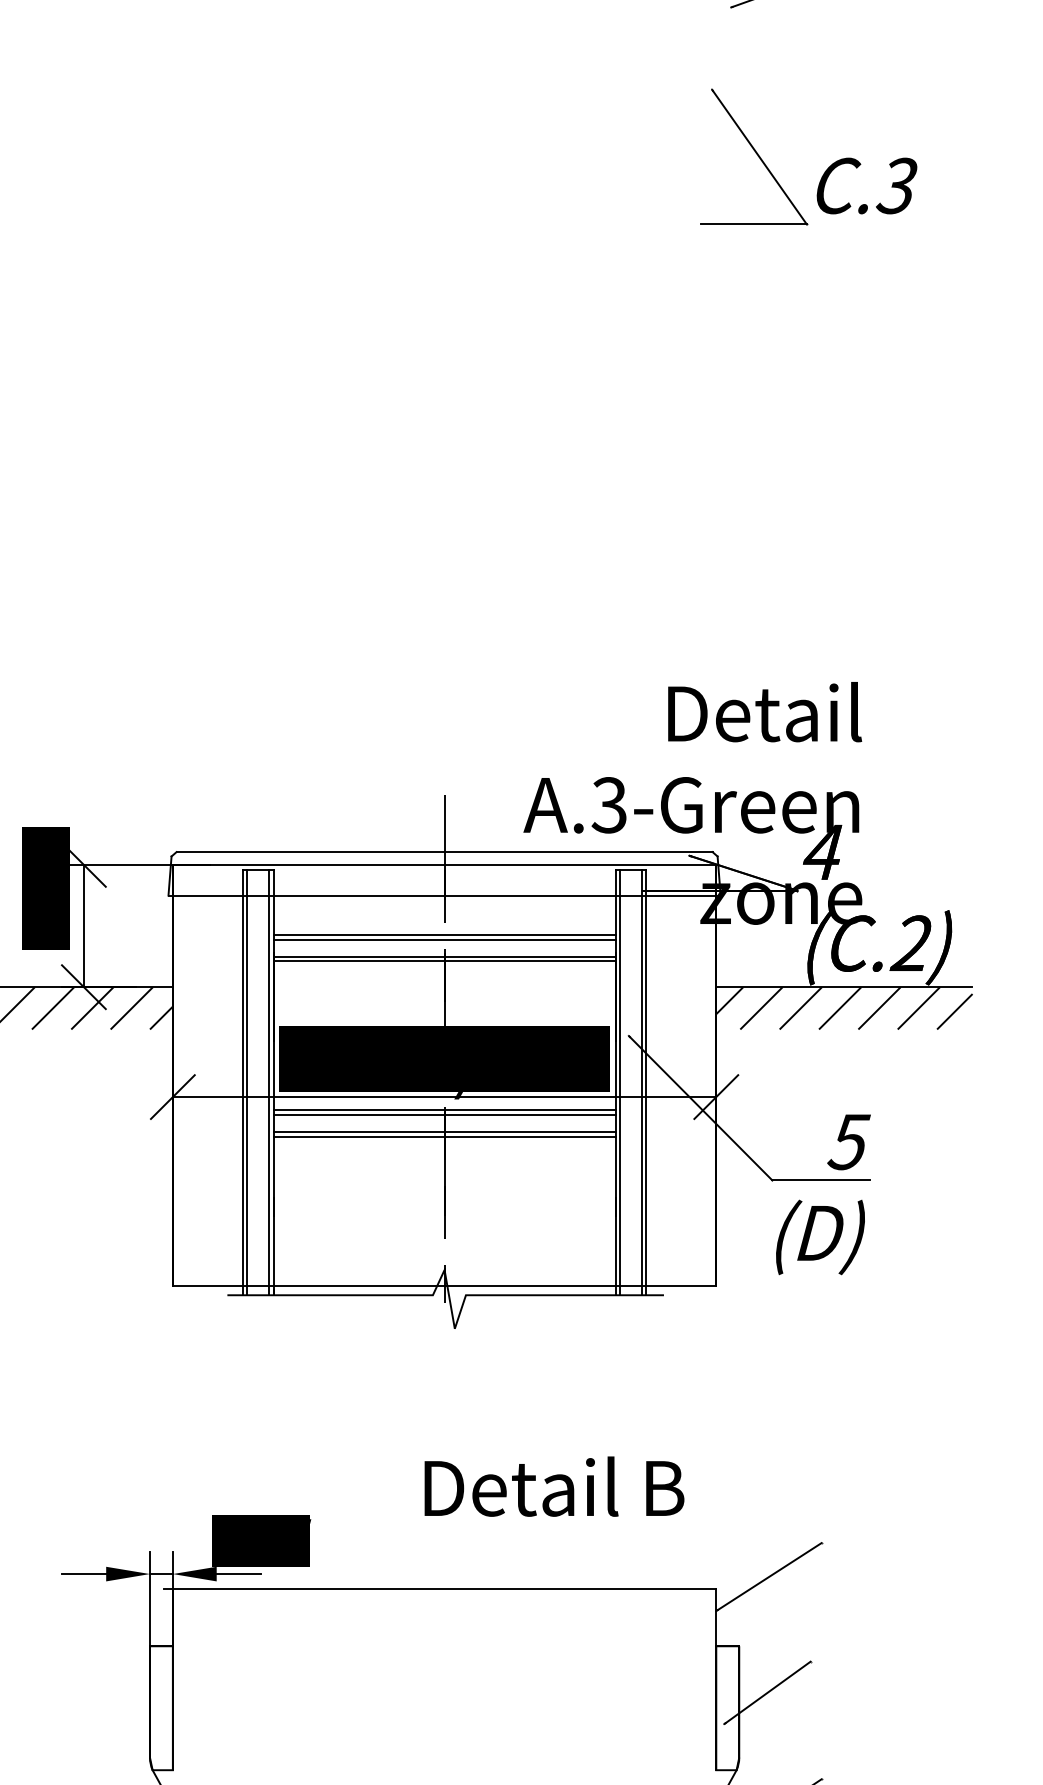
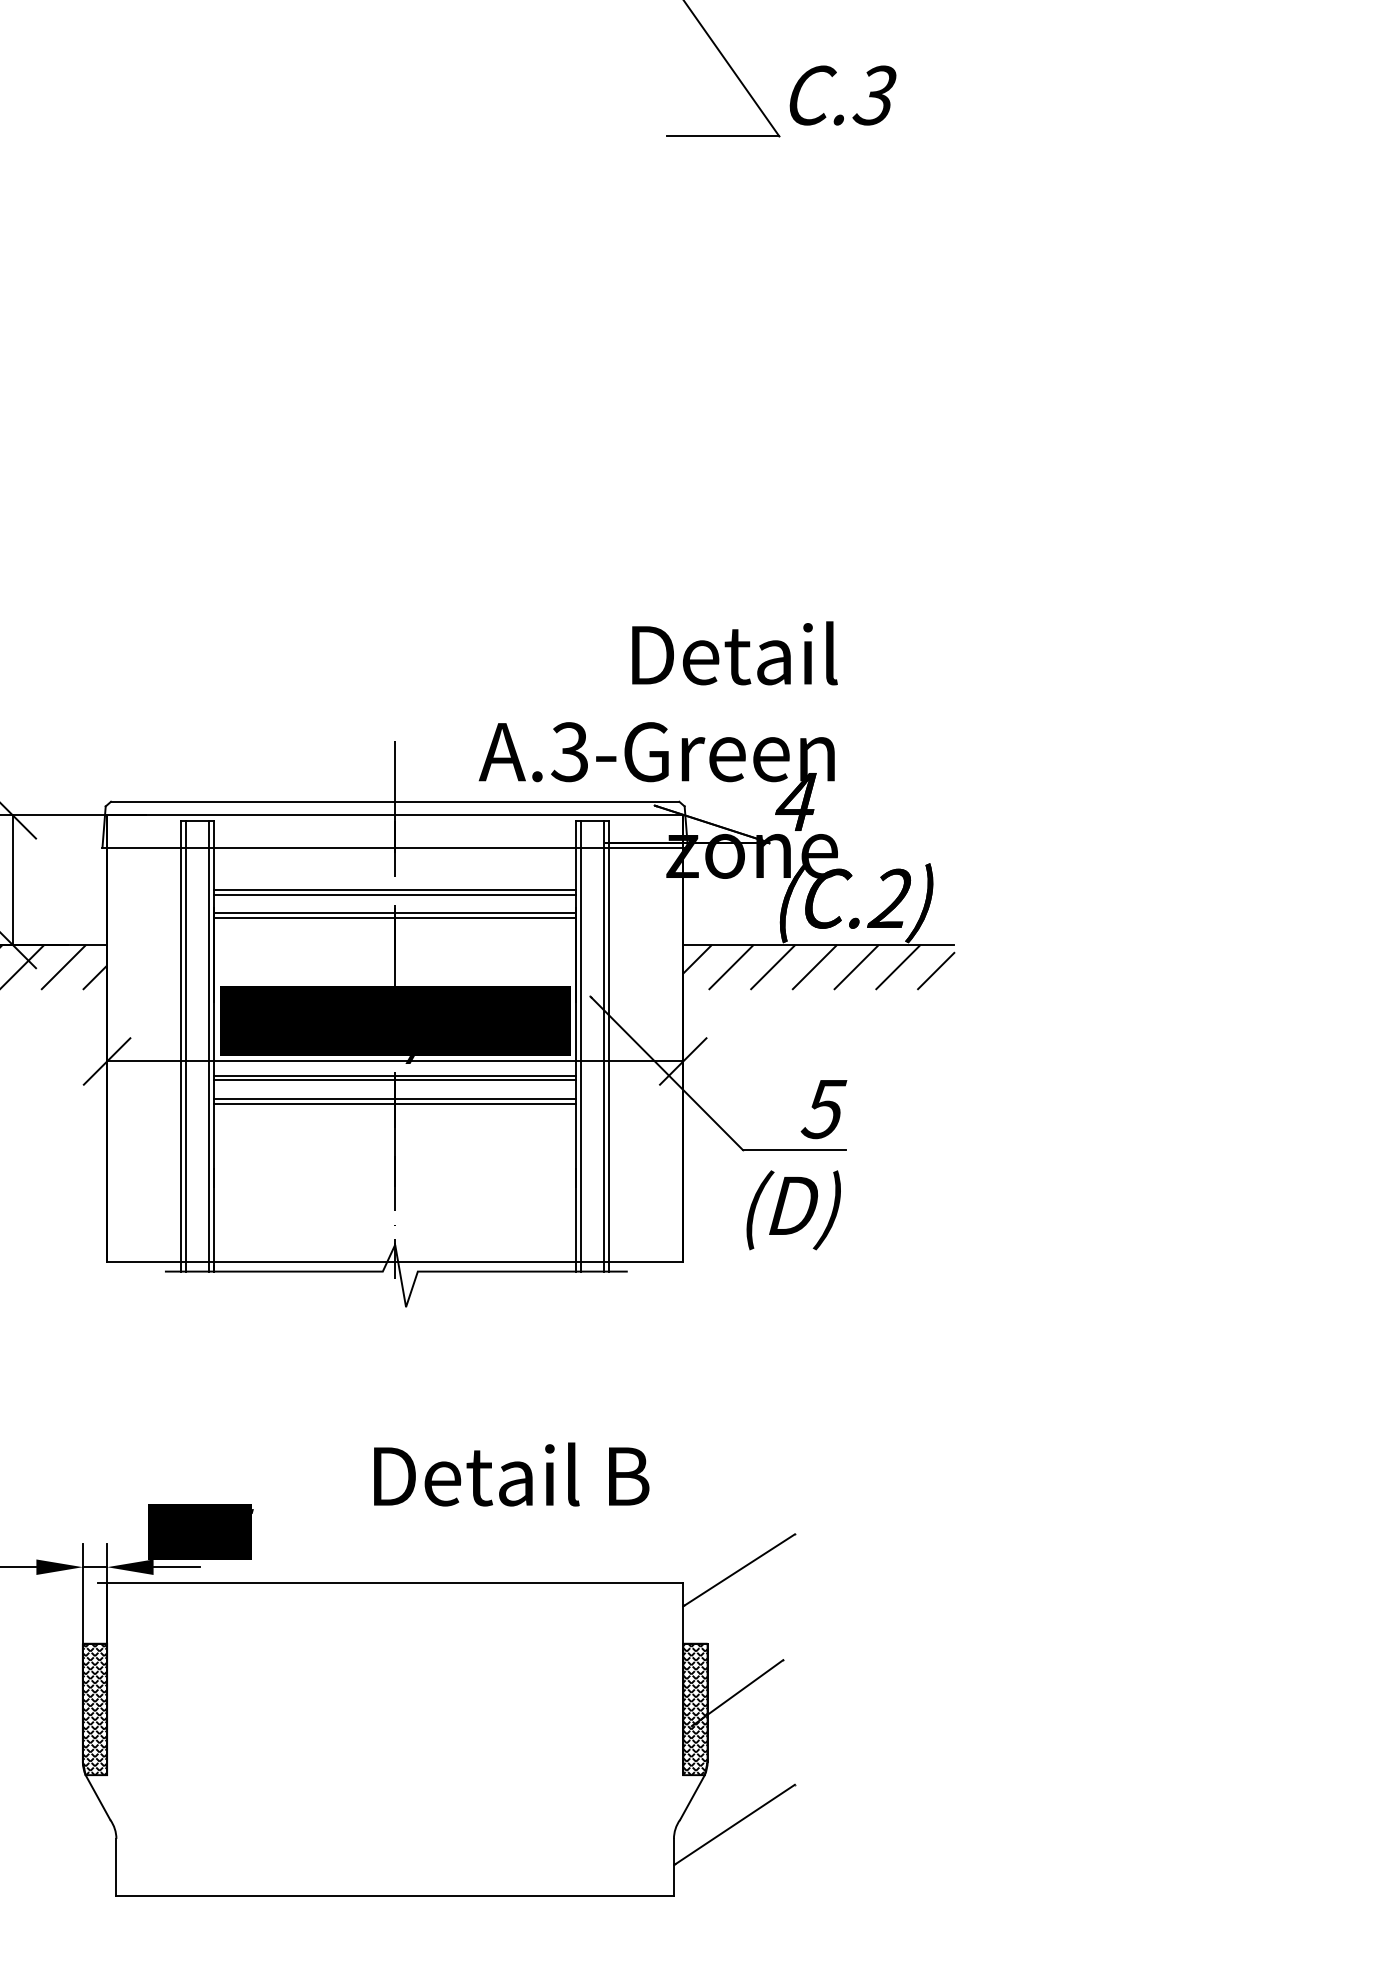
hatch: (160, 1708) -> (94, 1709), added
hatch: (727, 1708) -> (695, 1709), added

